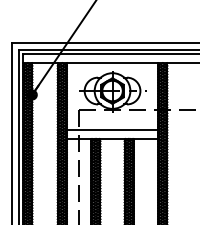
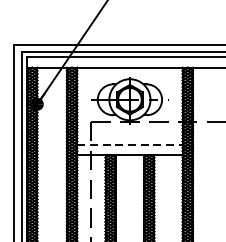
line: (112, 130) -> (129, 145), solid -> dashed

